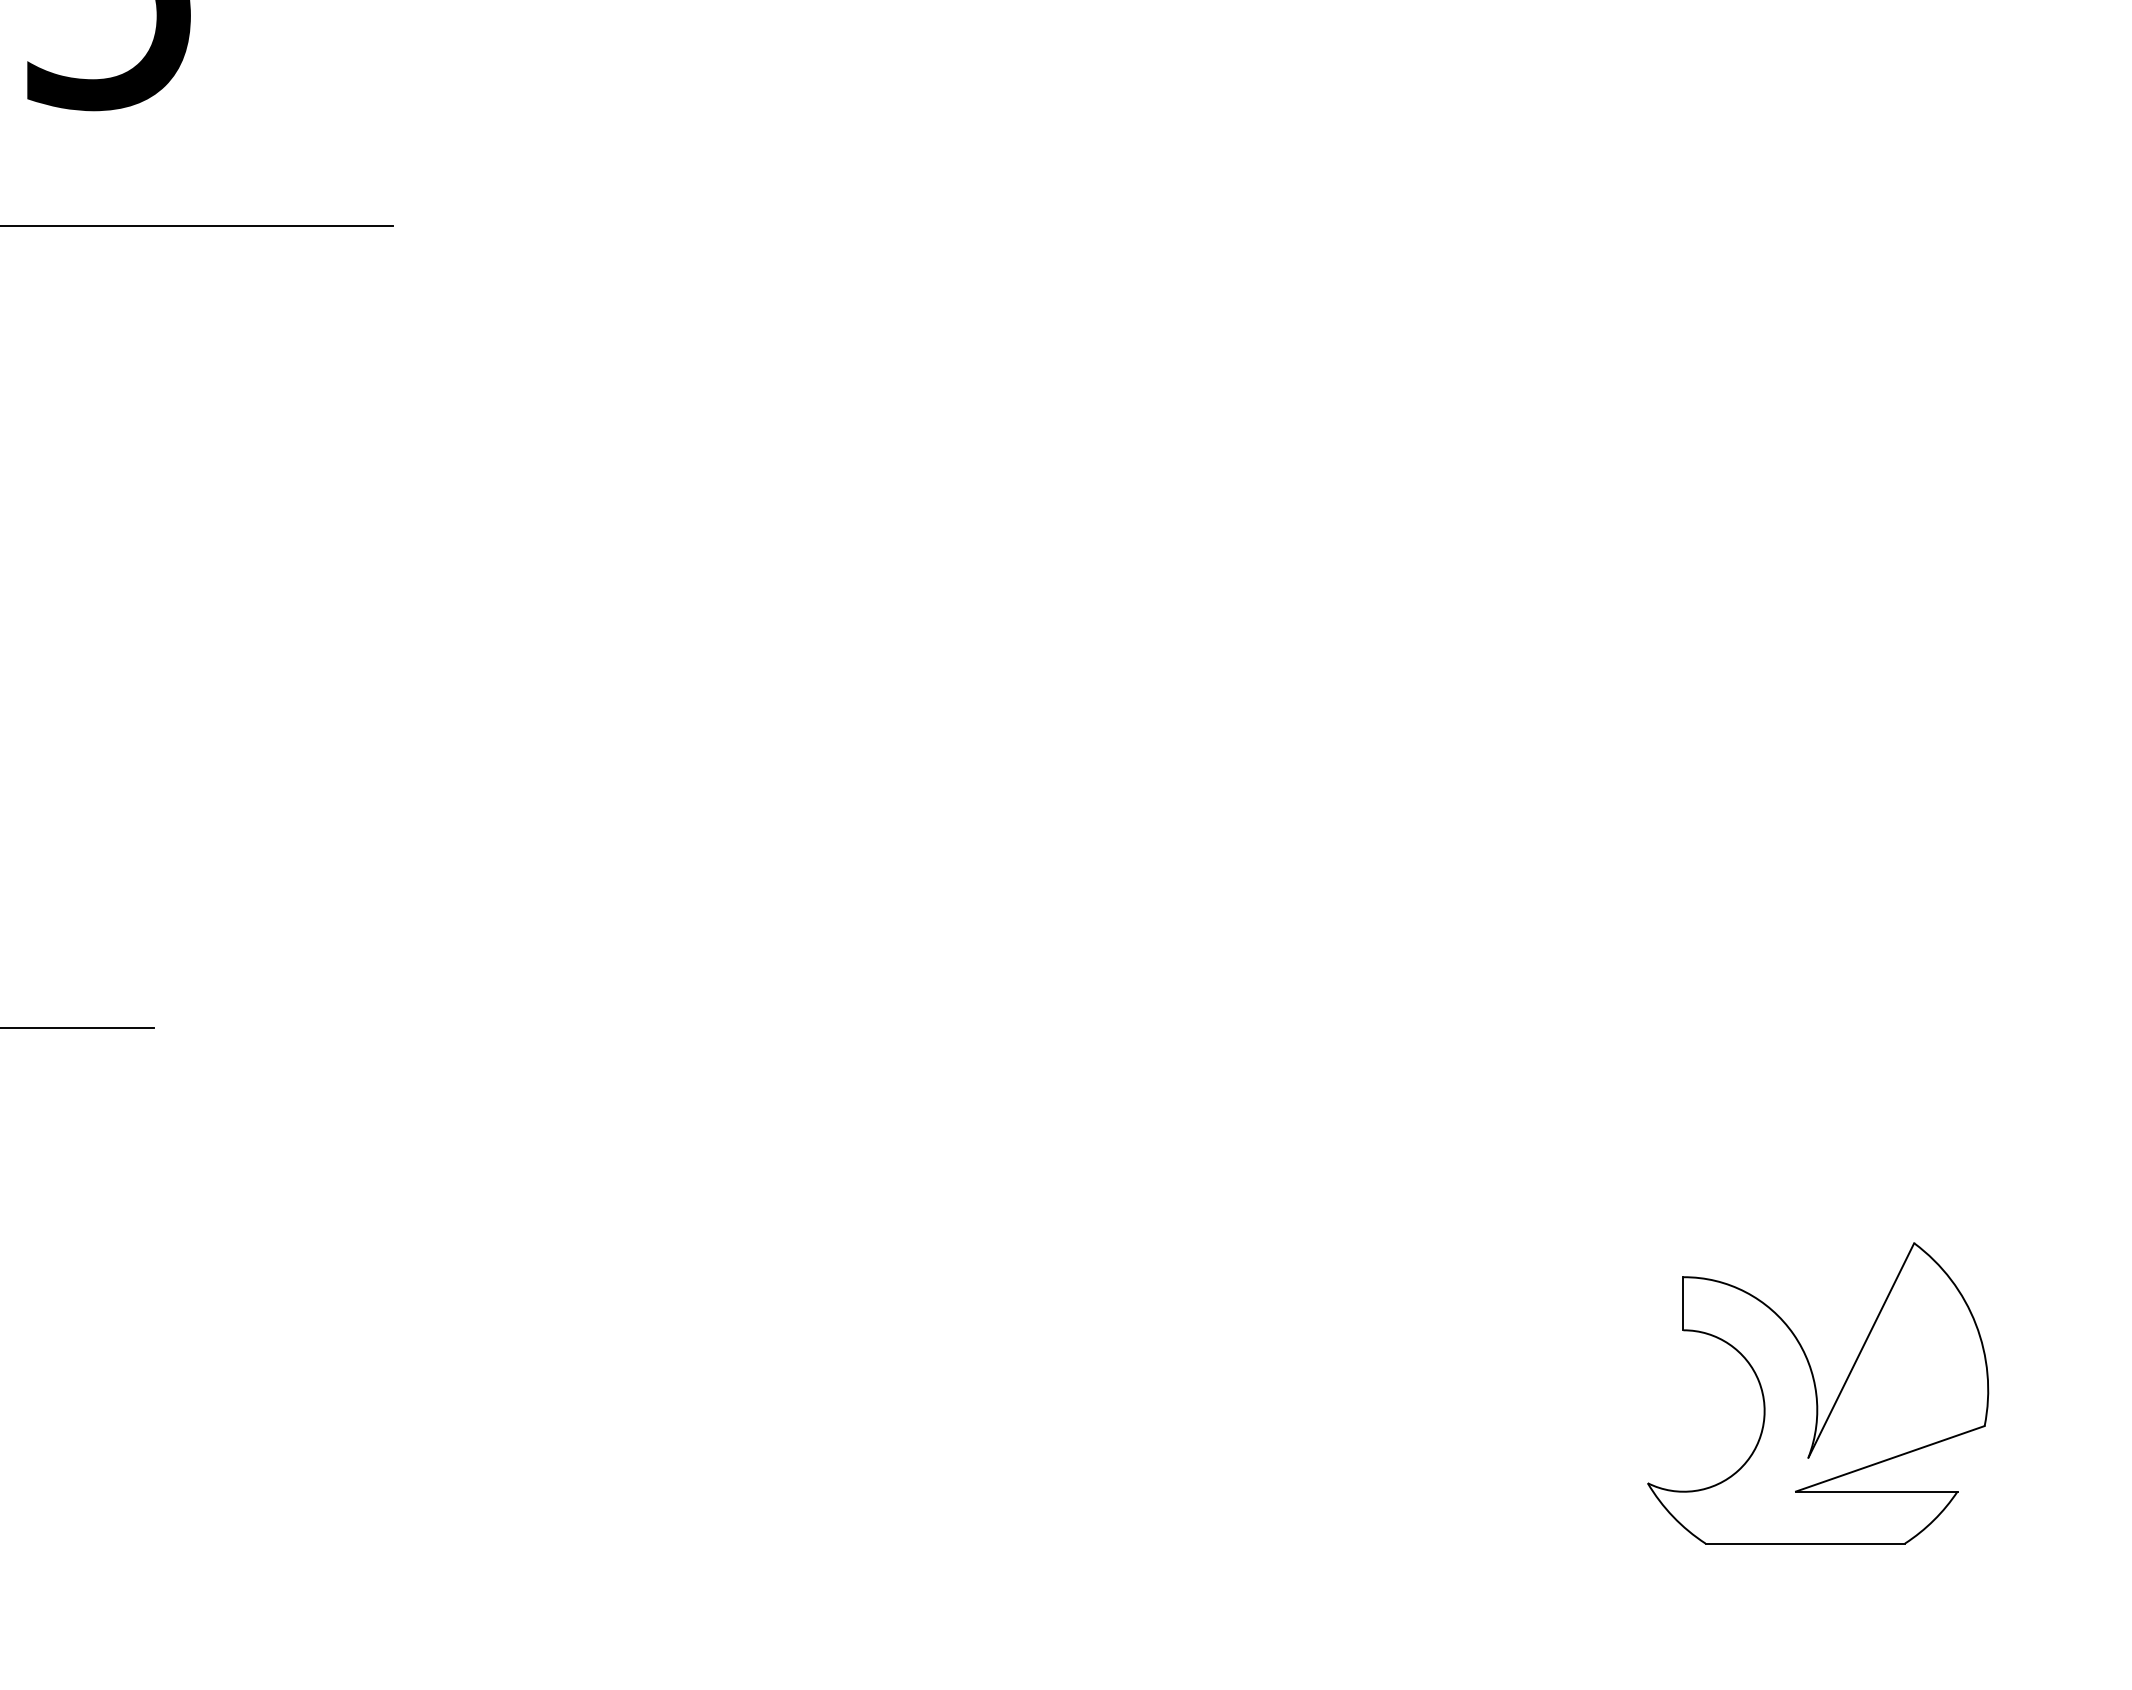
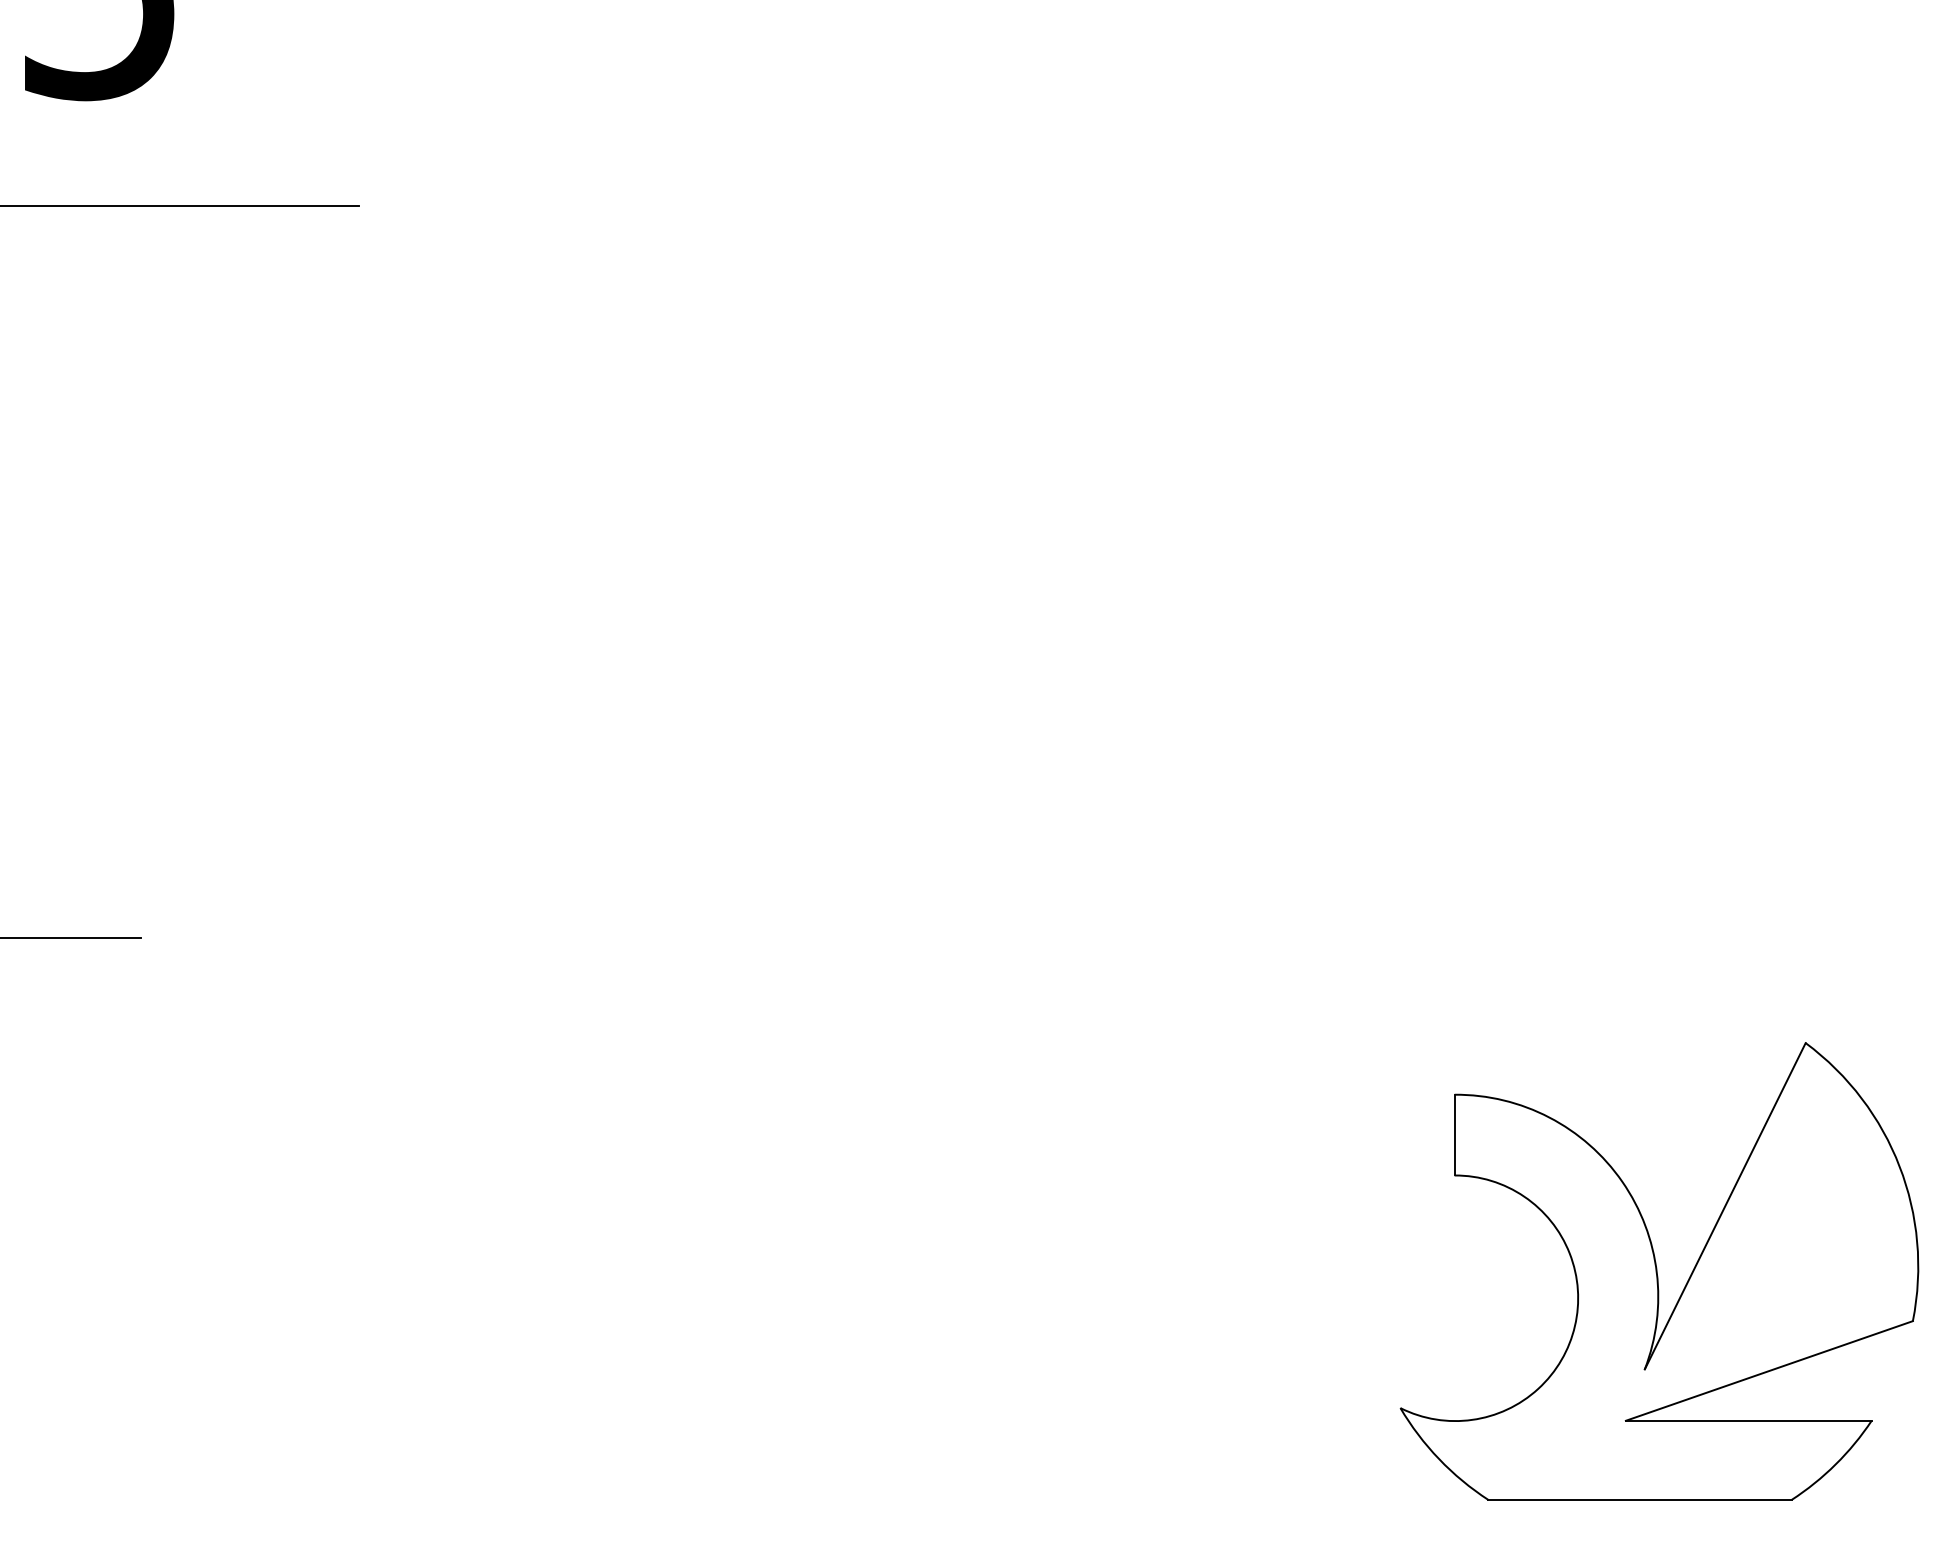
part: (1817, 1393) -> (1658, 1271), size x1.67

